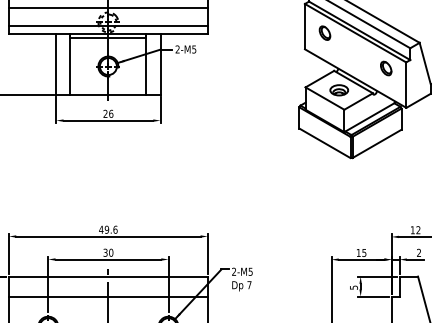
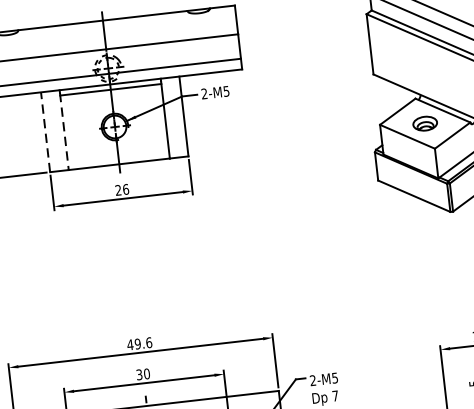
part: (324, 32) -> (396, 49), removed
line: (56, 64) -> (45, 132), solid -> dashed
line: (70, 66) -> (64, 132), solid -> dashed

